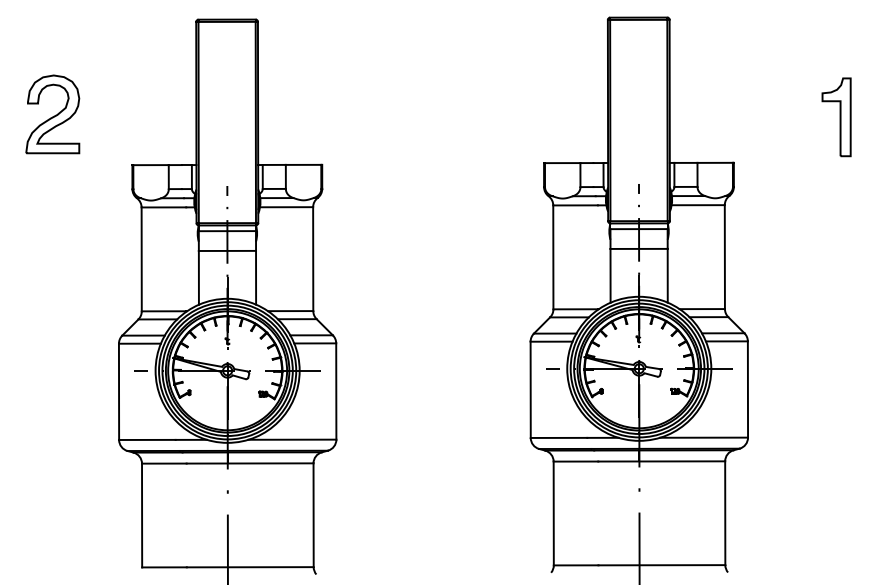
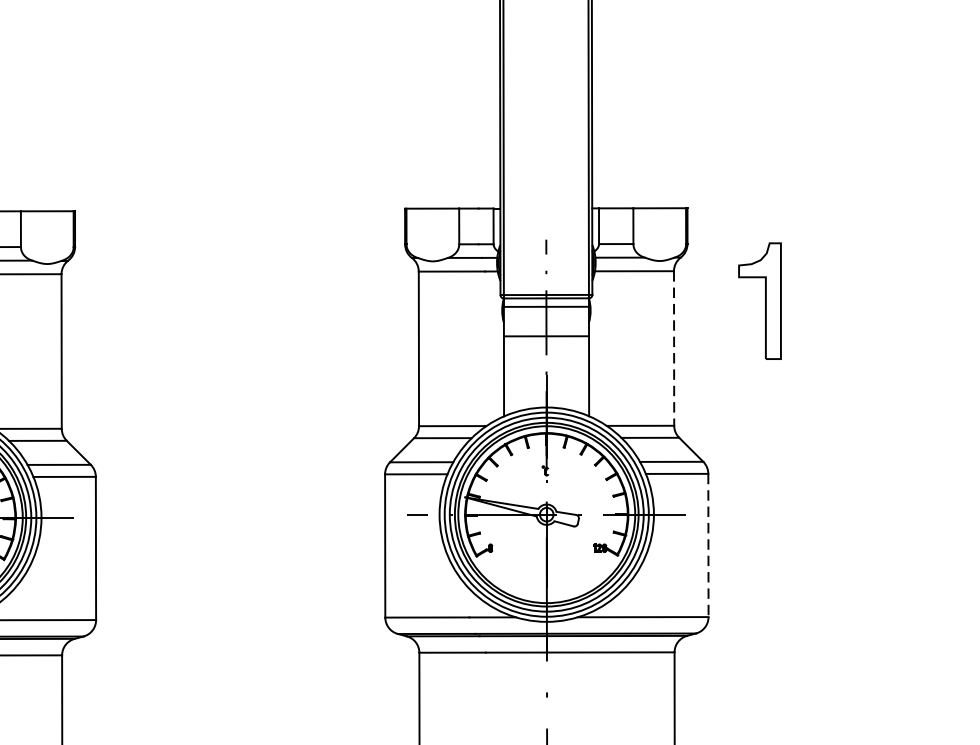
part: (836, 117) -> (759, 301), moved
line: (724, 257) -> (673, 349), solid -> dashed
line: (747, 390) -> (707, 546), solid -> dashed

